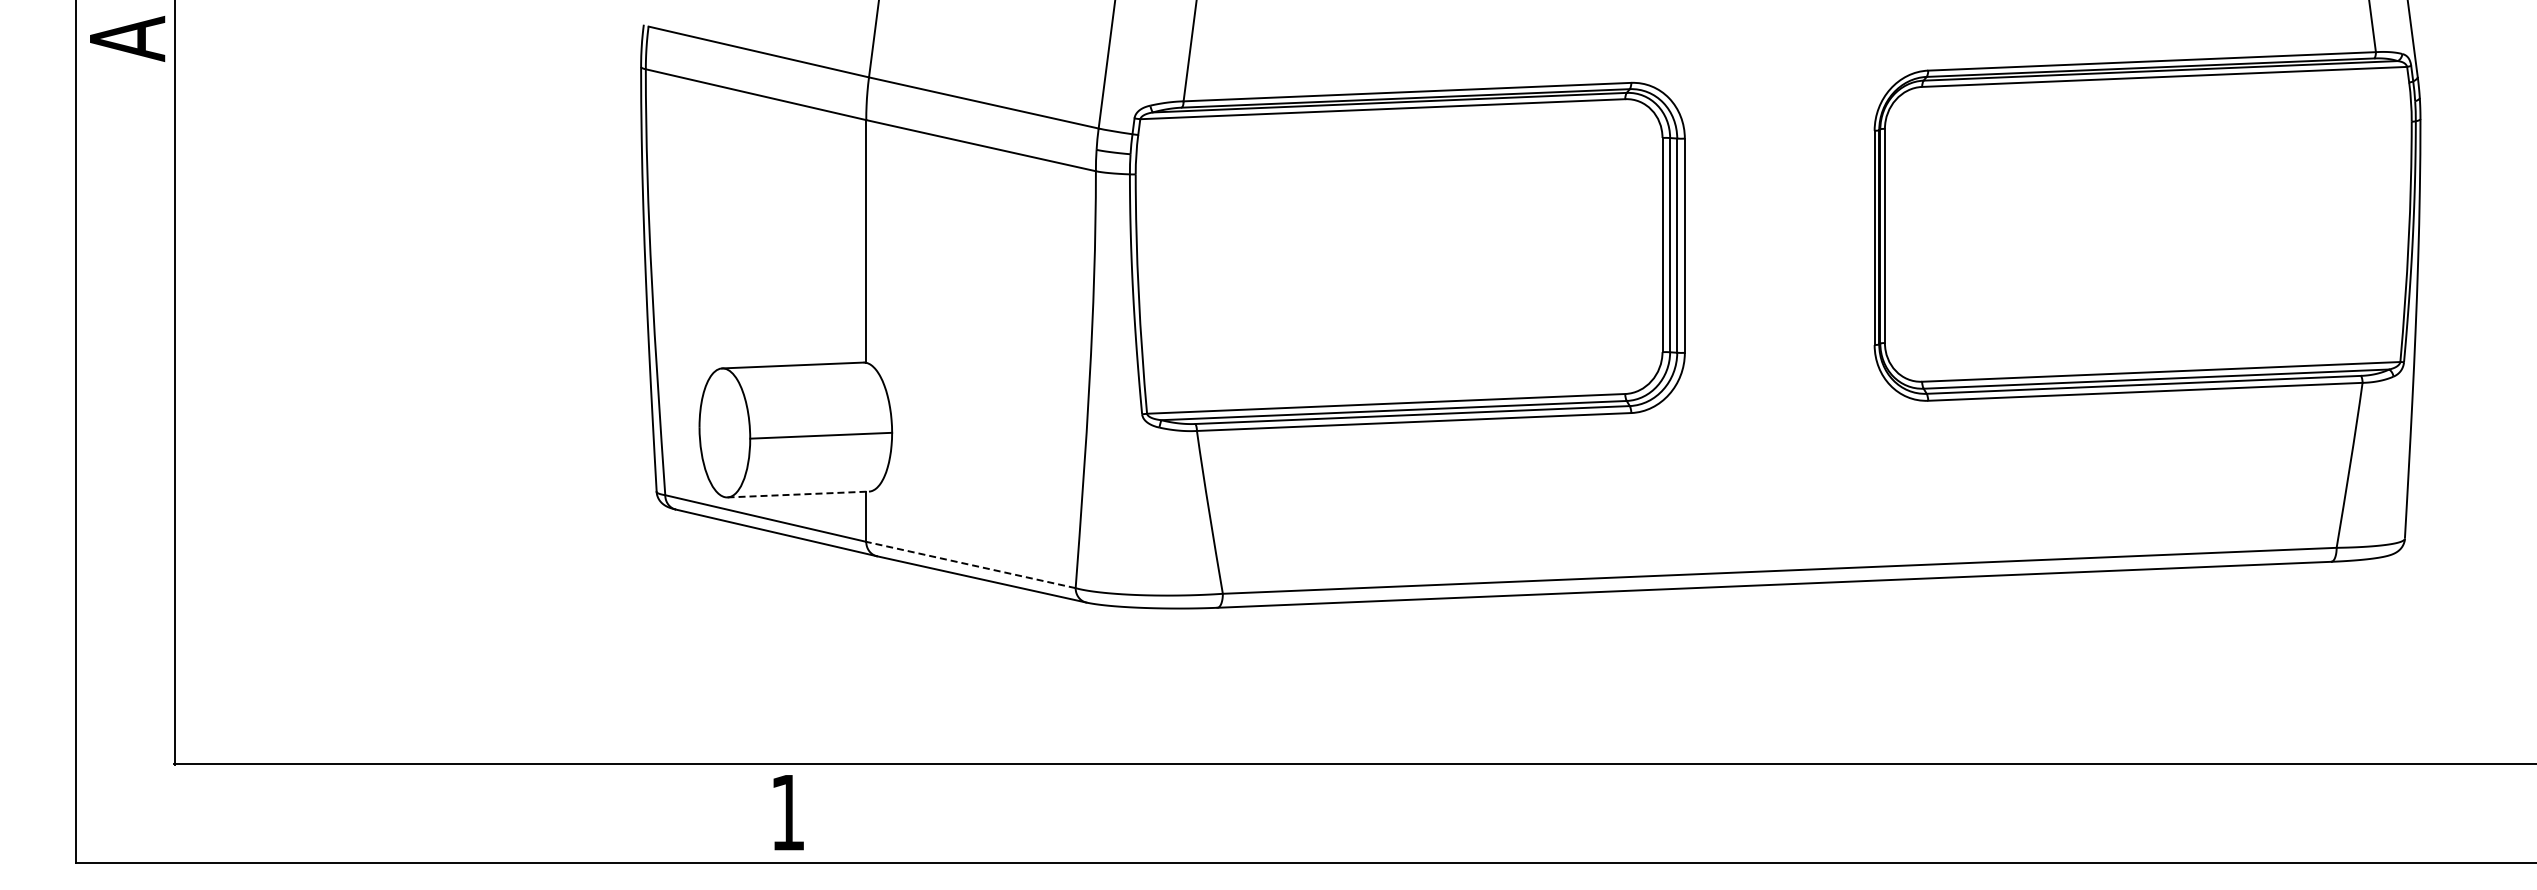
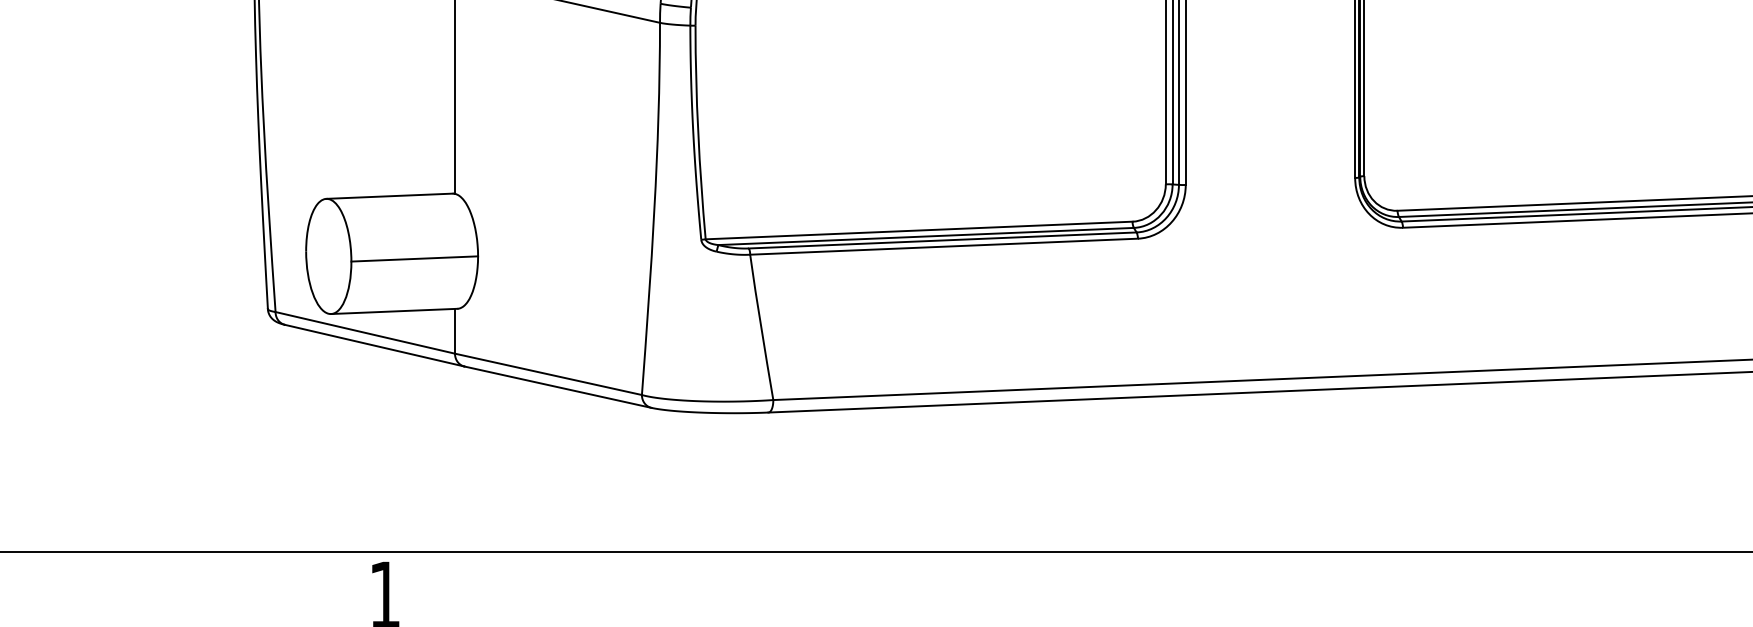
line: (798, 494) -> (394, 311), dashed -> solid
line: (970, 564) -> (548, 373), dashed -> solid

